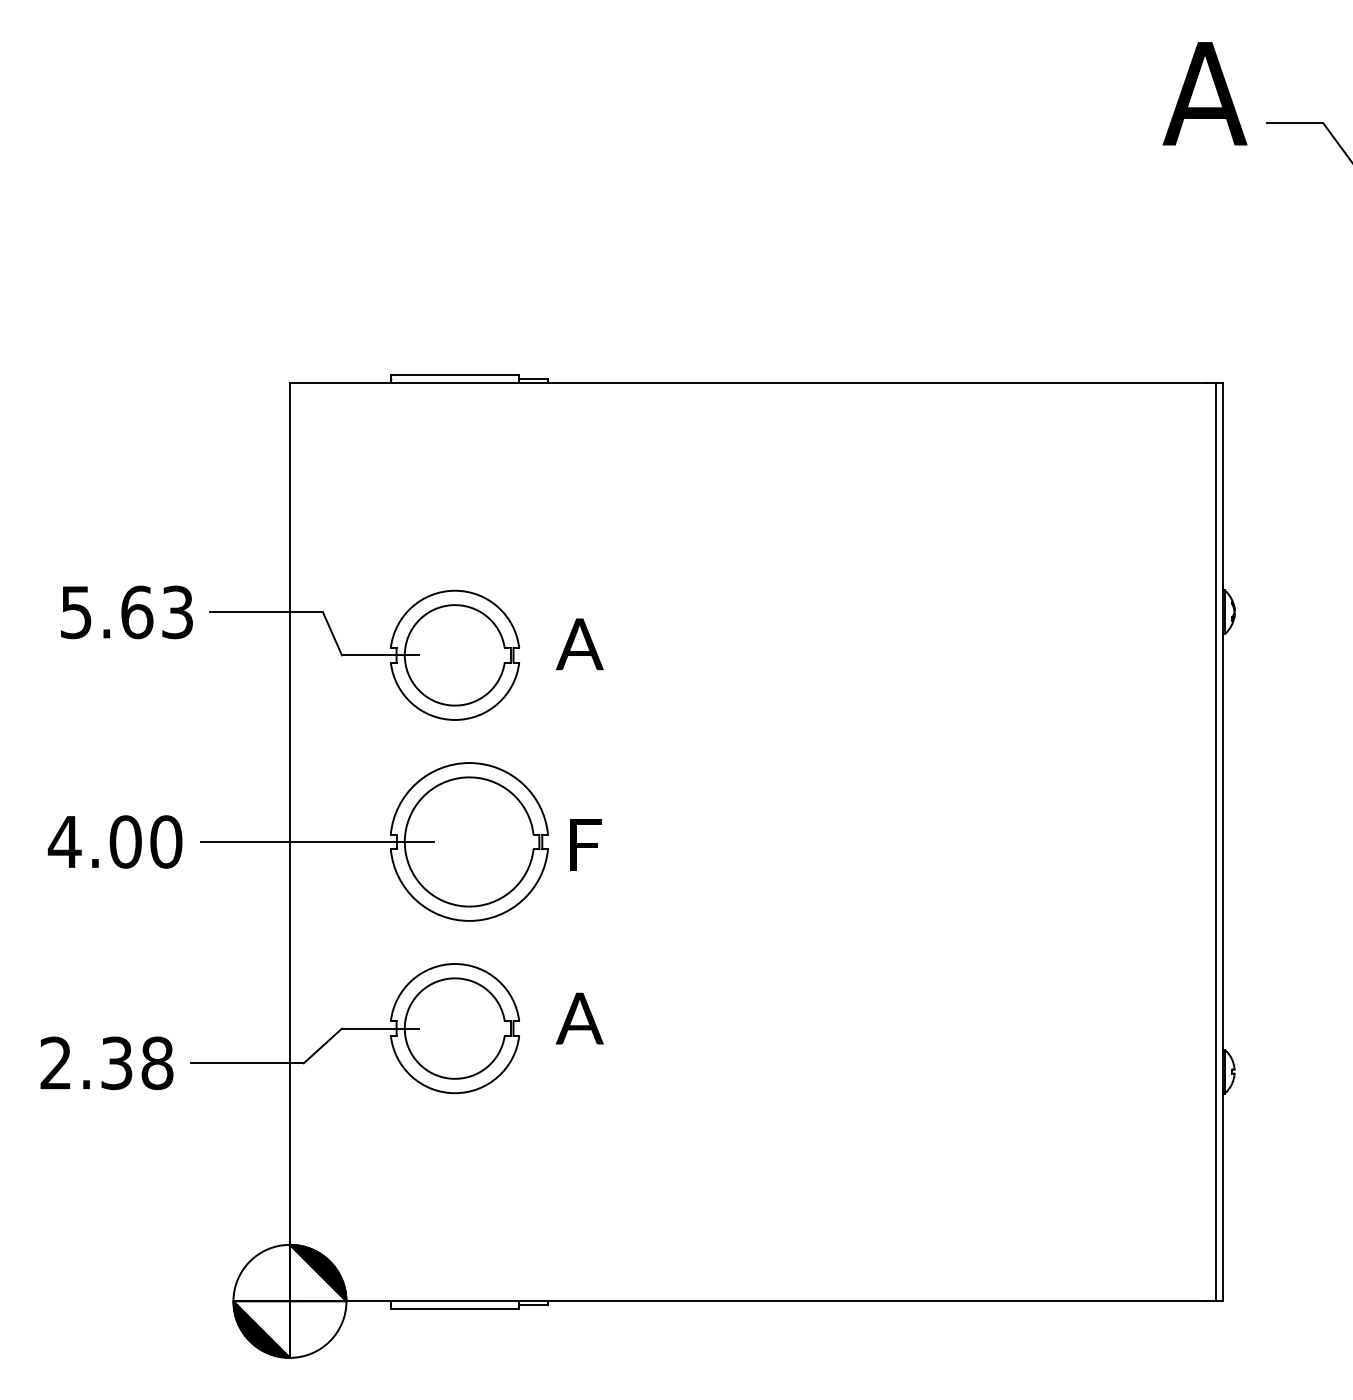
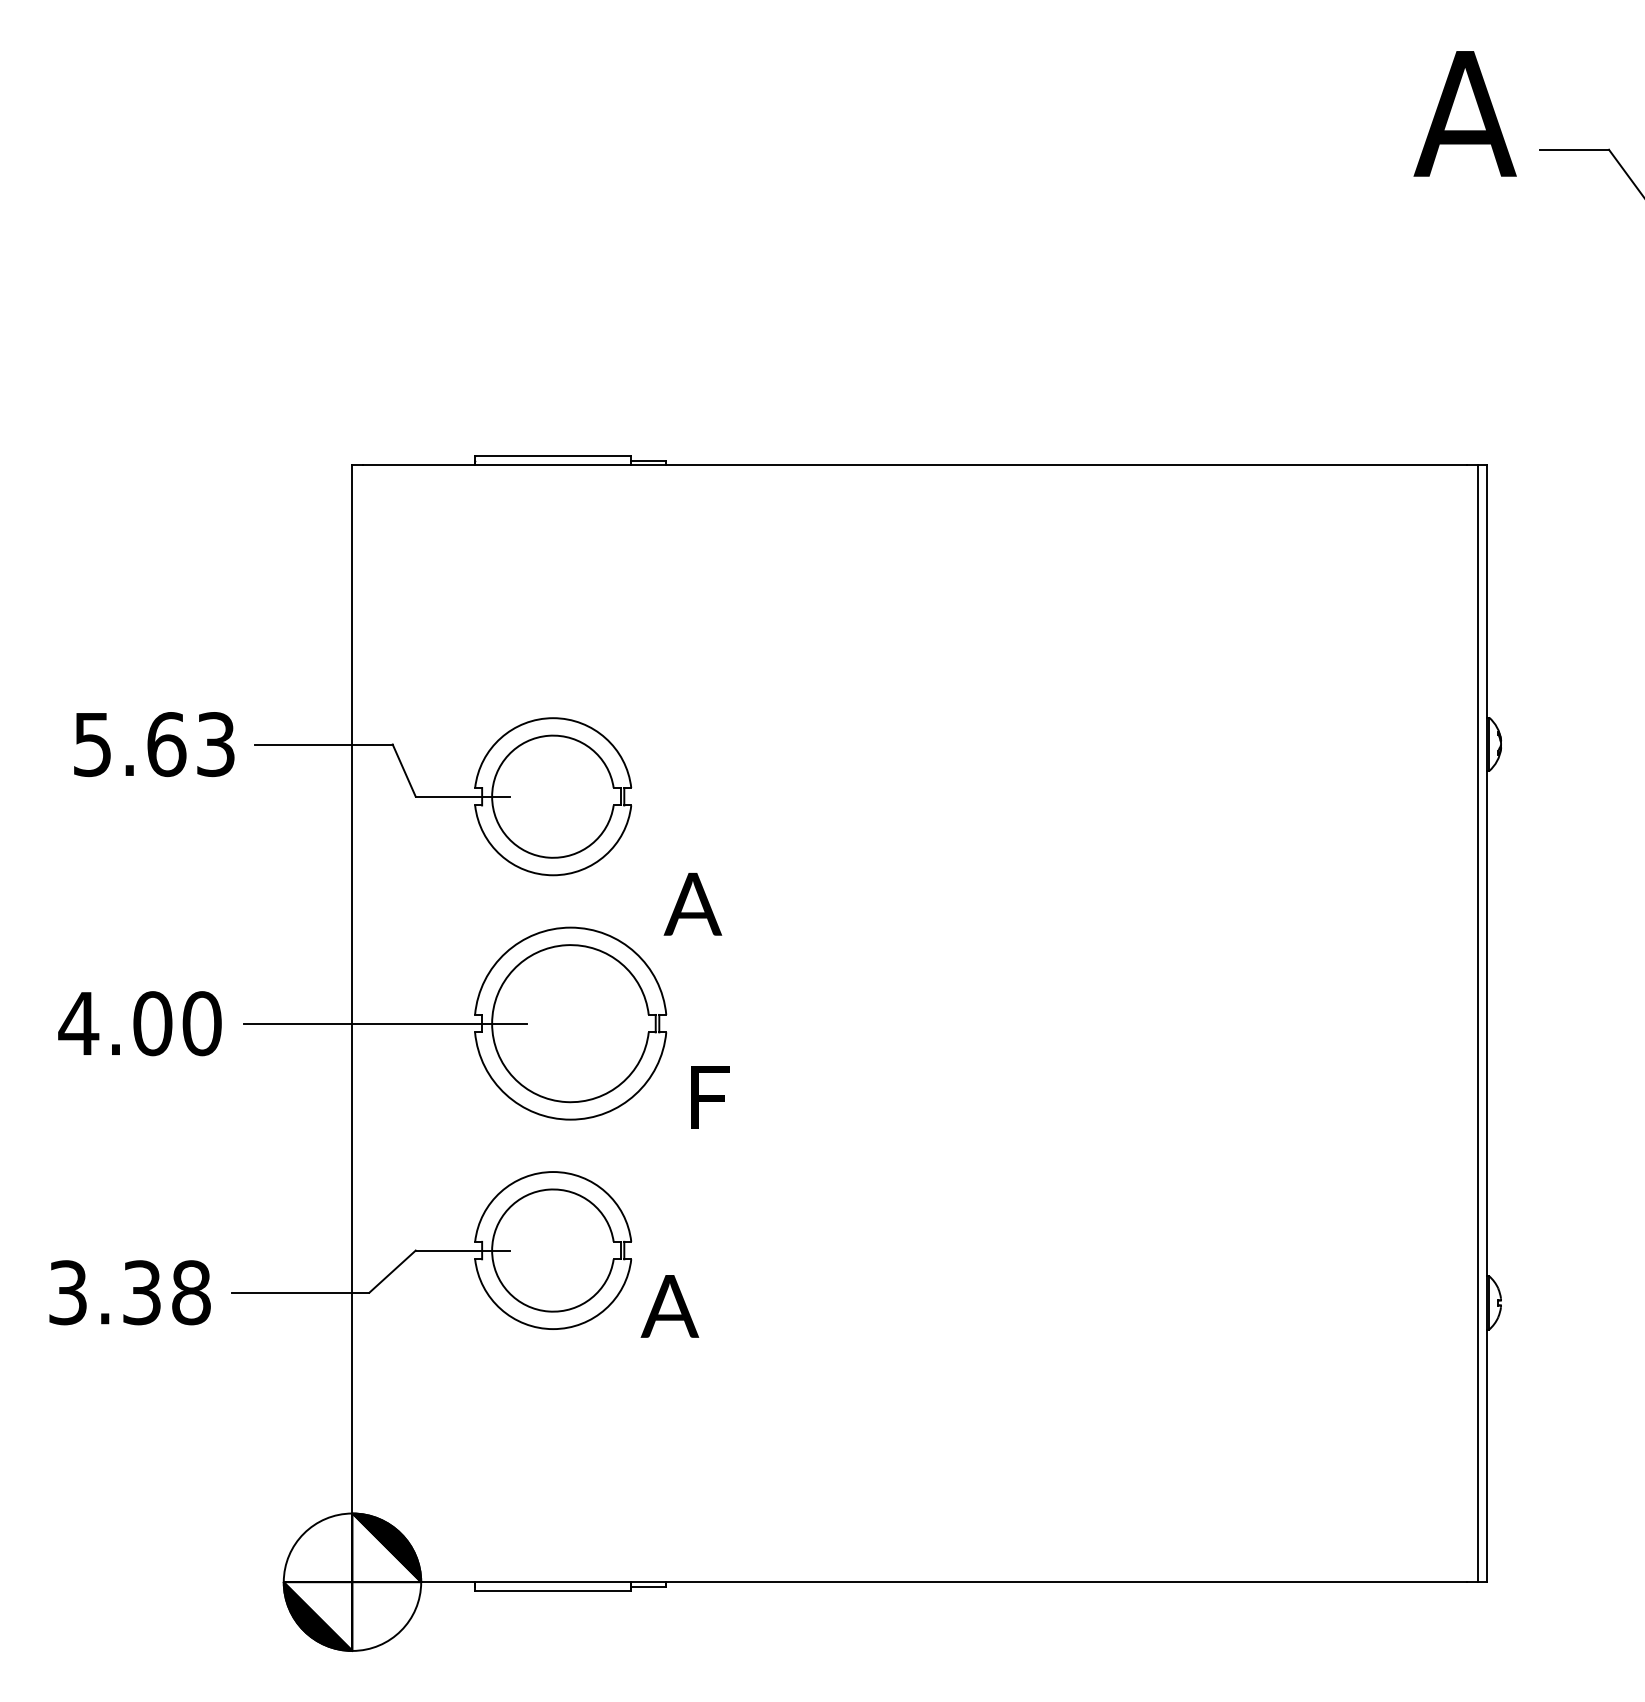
text: (579, 644) -> (692, 904), moved
text: (586, 845) -> (710, 1097), moved
text: (579, 1018) -> (669, 1306), moved
text: (55, 1063) -> (67, 1292), 2.38 -> 3.38

